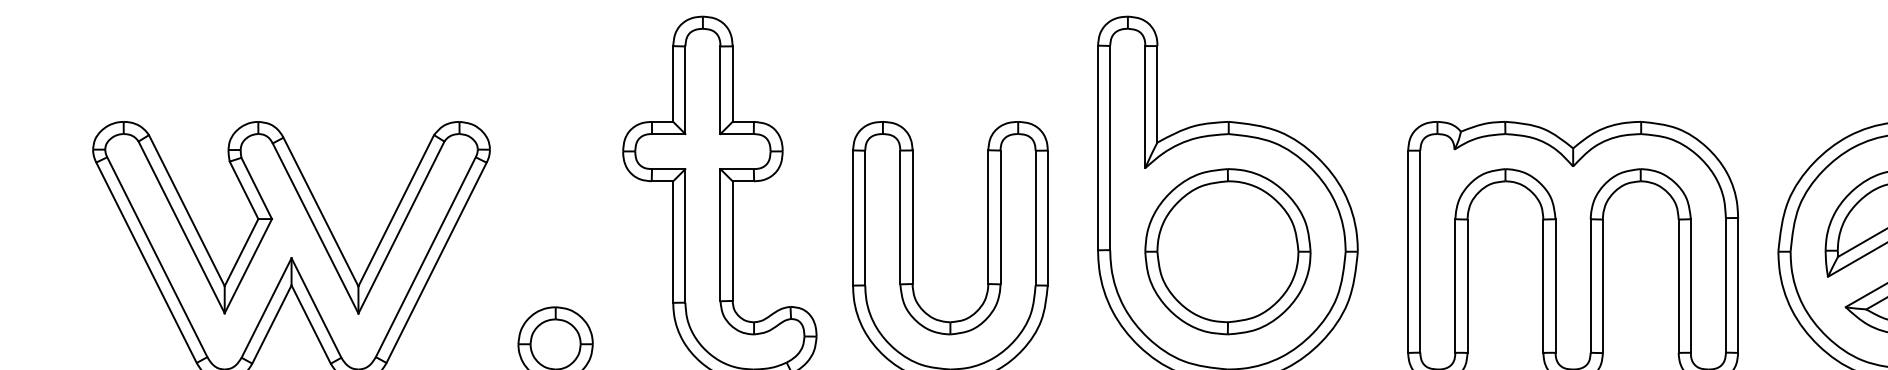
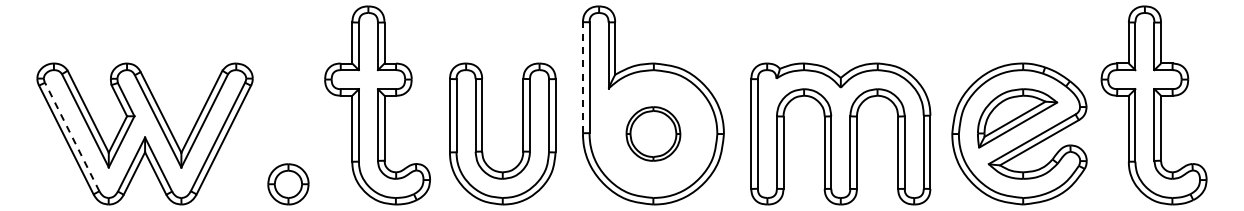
line: (1097, 147) -> (582, 77), solid -> dashed
part: (1228, 250) -> (653, 133), size x0.6
line: (157, 258) -> (72, 137), solid -> dashed

